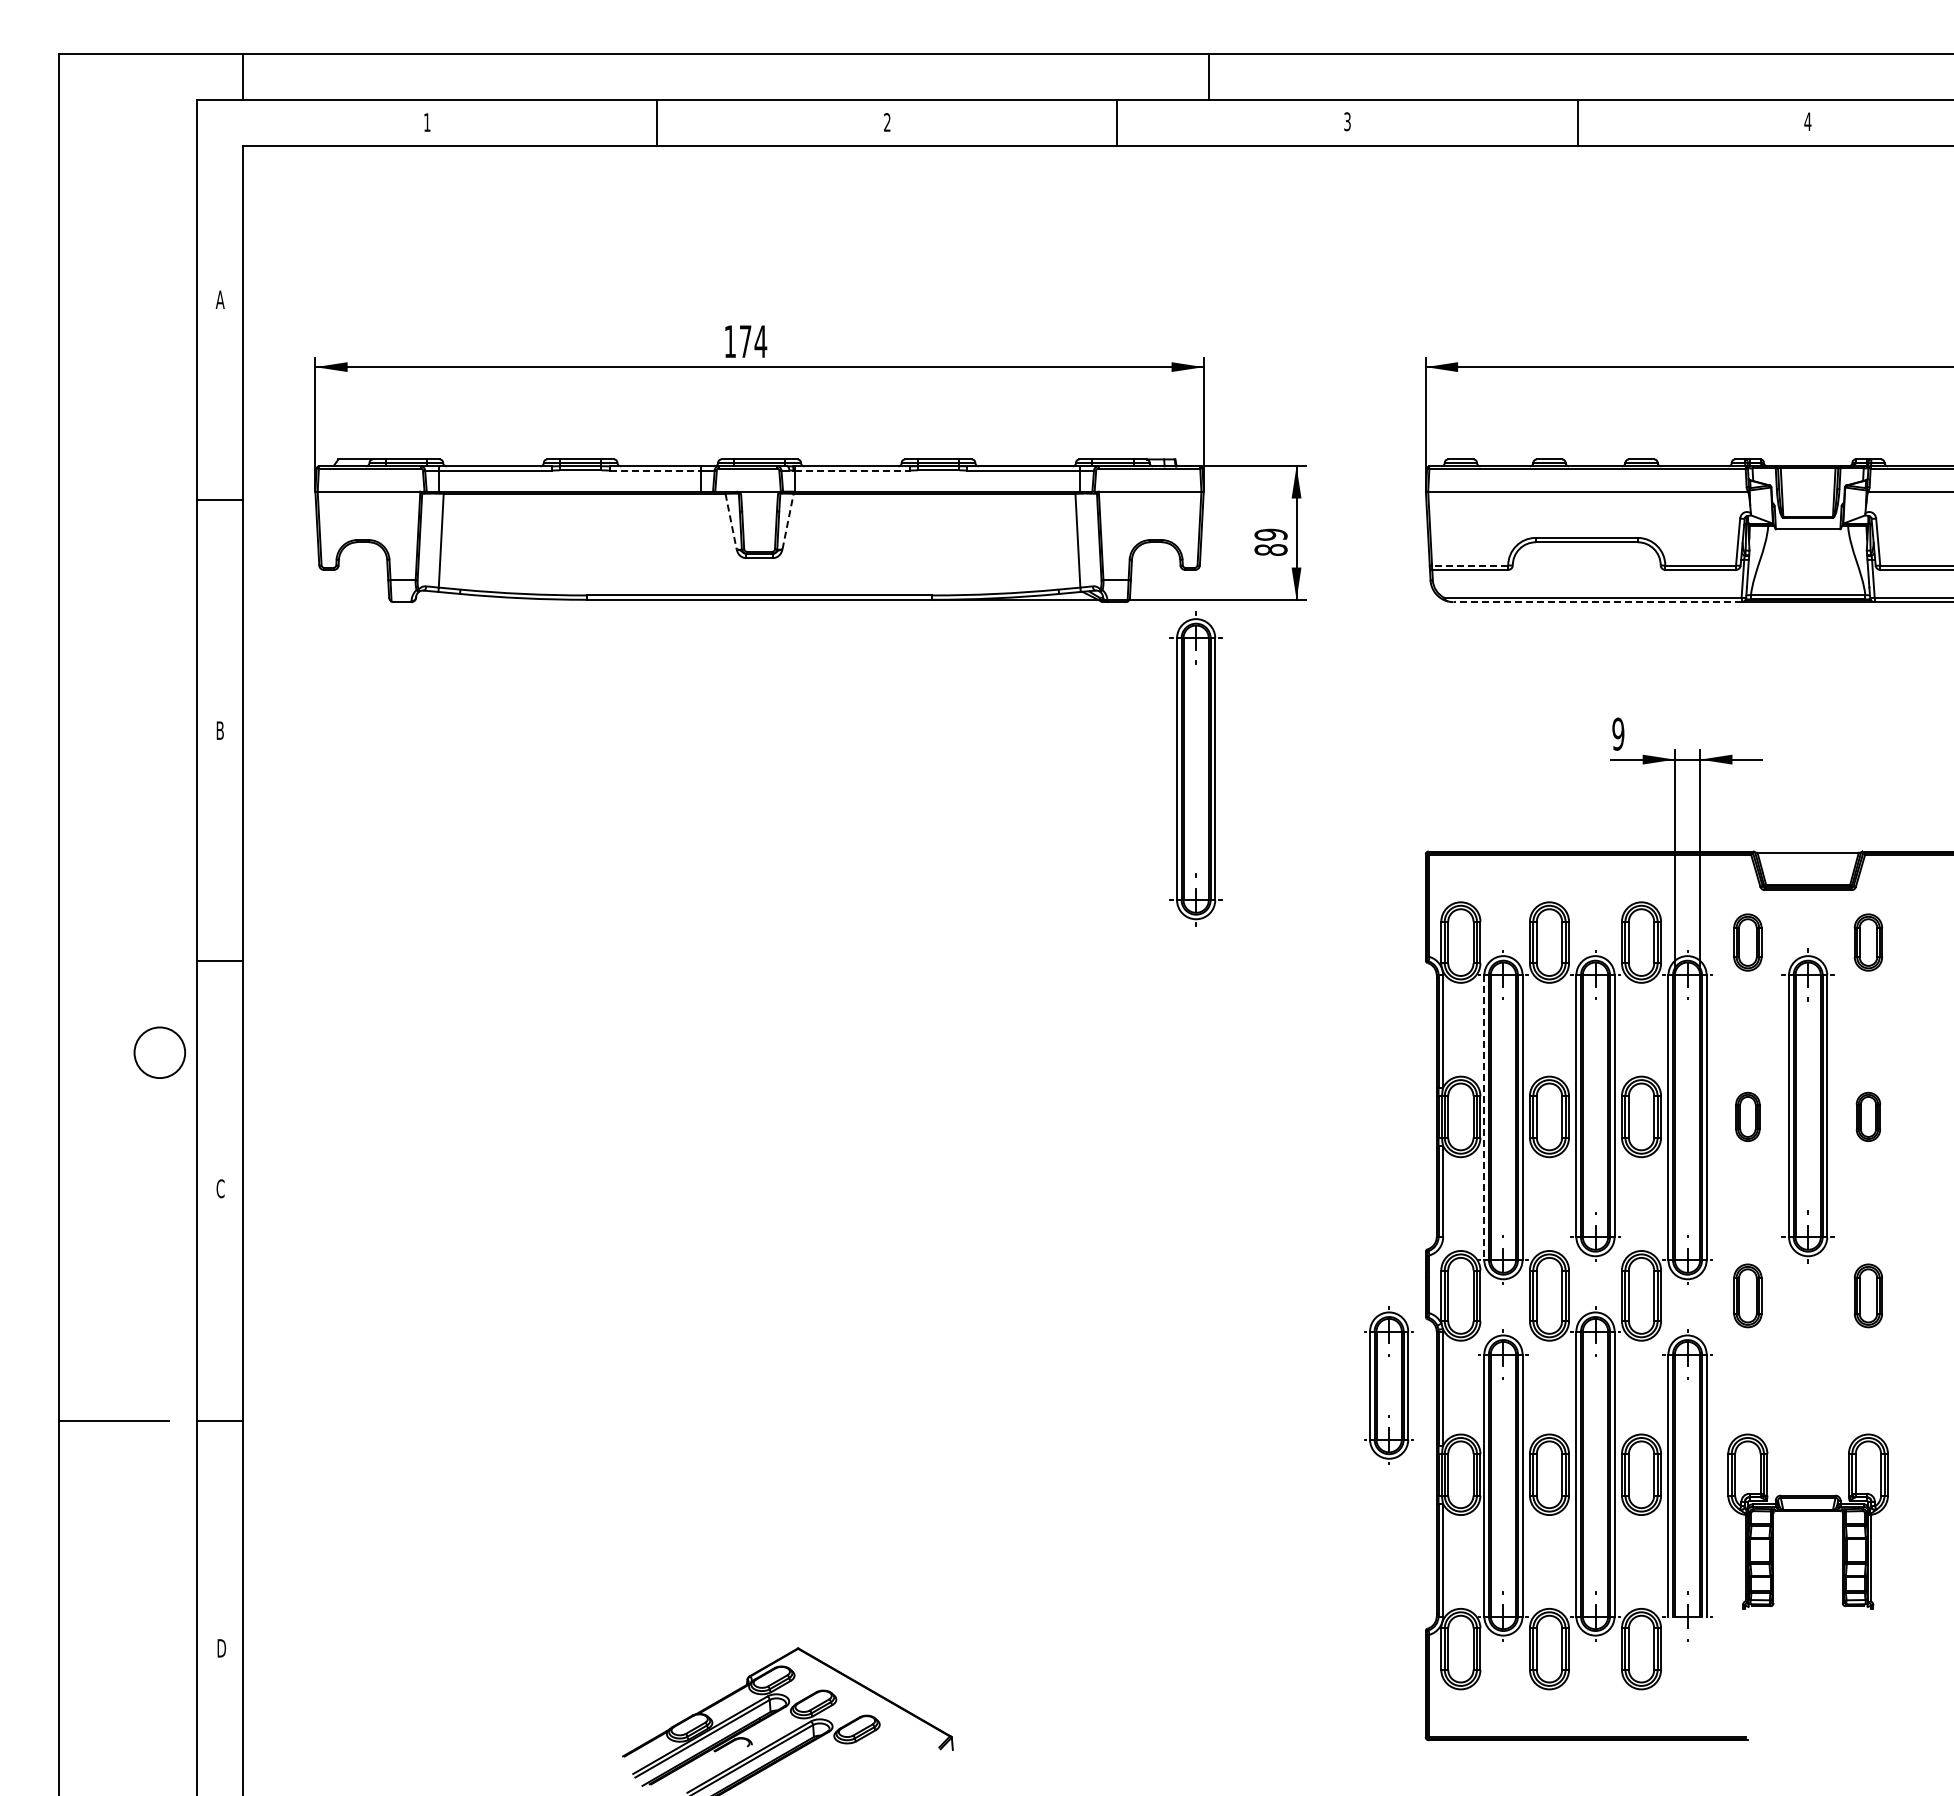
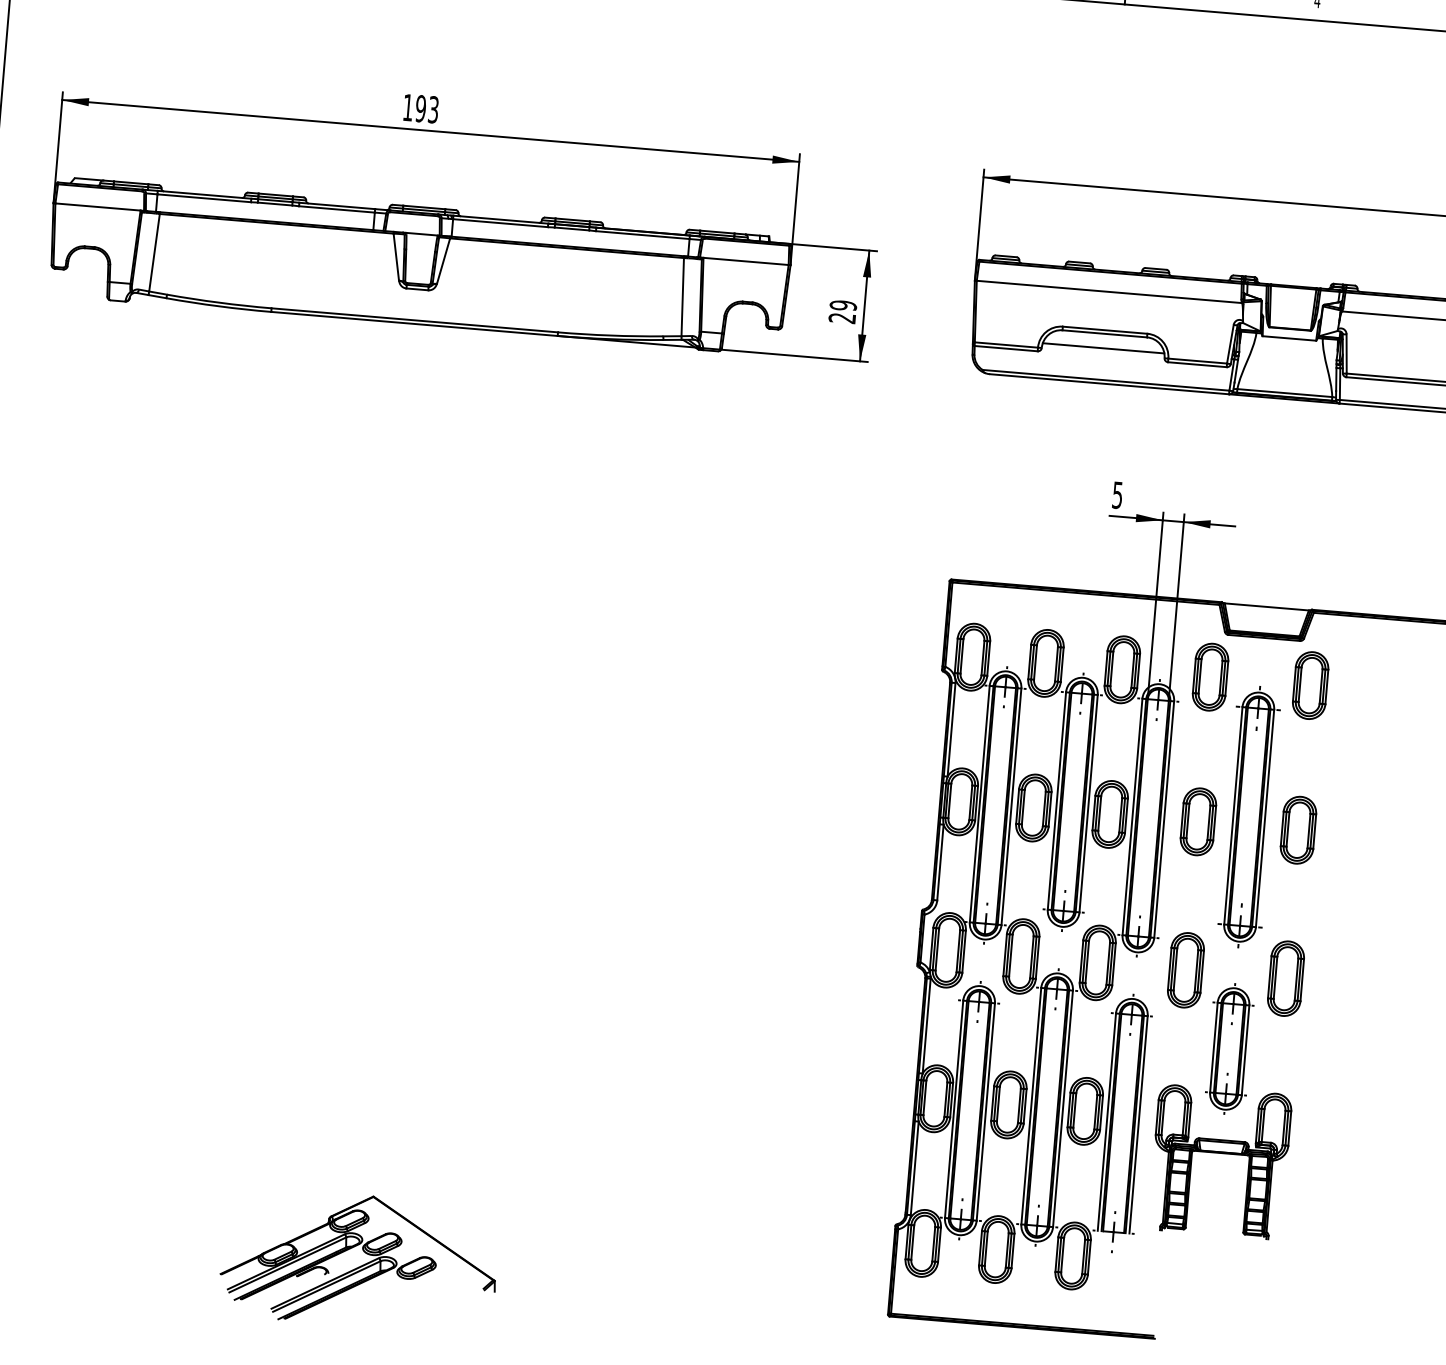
text: (753, 341) -> (427, 109), 174 -> 193
line: (655, 470) -> (337, 209), dashed -> solid
line: (852, 470) -> (500, 223), dashed -> solid
line: (788, 521) -> (443, 261), dashed -> solid
line: (731, 522) -> (396, 257), dashed -> solid
text: (1270, 549) -> (841, 317), 89 -> 29
line: (1586, 559) -> (1103, 348), added
line: (1469, 565) -> (1005, 344), dashed -> solid
line: (1597, 602) -> (1109, 384), dashed -> solid
text: (1618, 733) -> (1117, 494), 9 -> 5
part: (1195, 768) -> (764, 494), removed
part: (1747, 942) -> (1210, 677), size x1.43
part: (1868, 942) -> (1310, 685), size x1.43
part: (1747, 1116) -> (1198, 821), size x1.67
part: (1868, 1116) -> (1298, 829), size x1.67
line: (1484, 1118) -> (979, 804), dashed -> solid
part: (1747, 1295) -> (1185, 969), size x1.43
part: (1868, 1295) -> (1286, 978), size x1.43
part: (1388, 1385) -> (1229, 1048), moved

